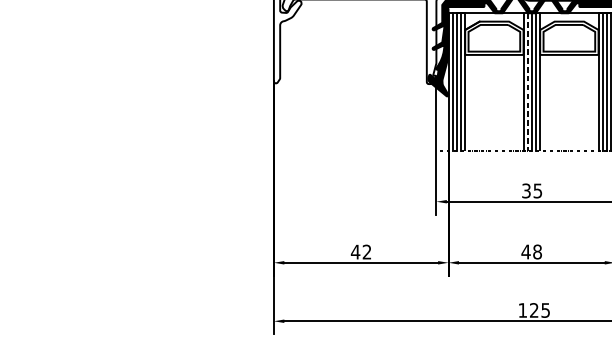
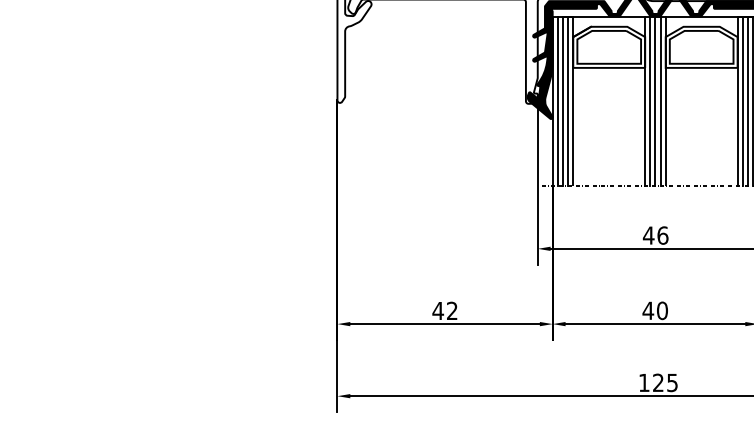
line: (527, 82) -> (650, 101), dashed -> solid
text: (531, 190) -> (655, 235), 35 -> 46
text: (537, 251) -> (662, 310), 48 -> 40

